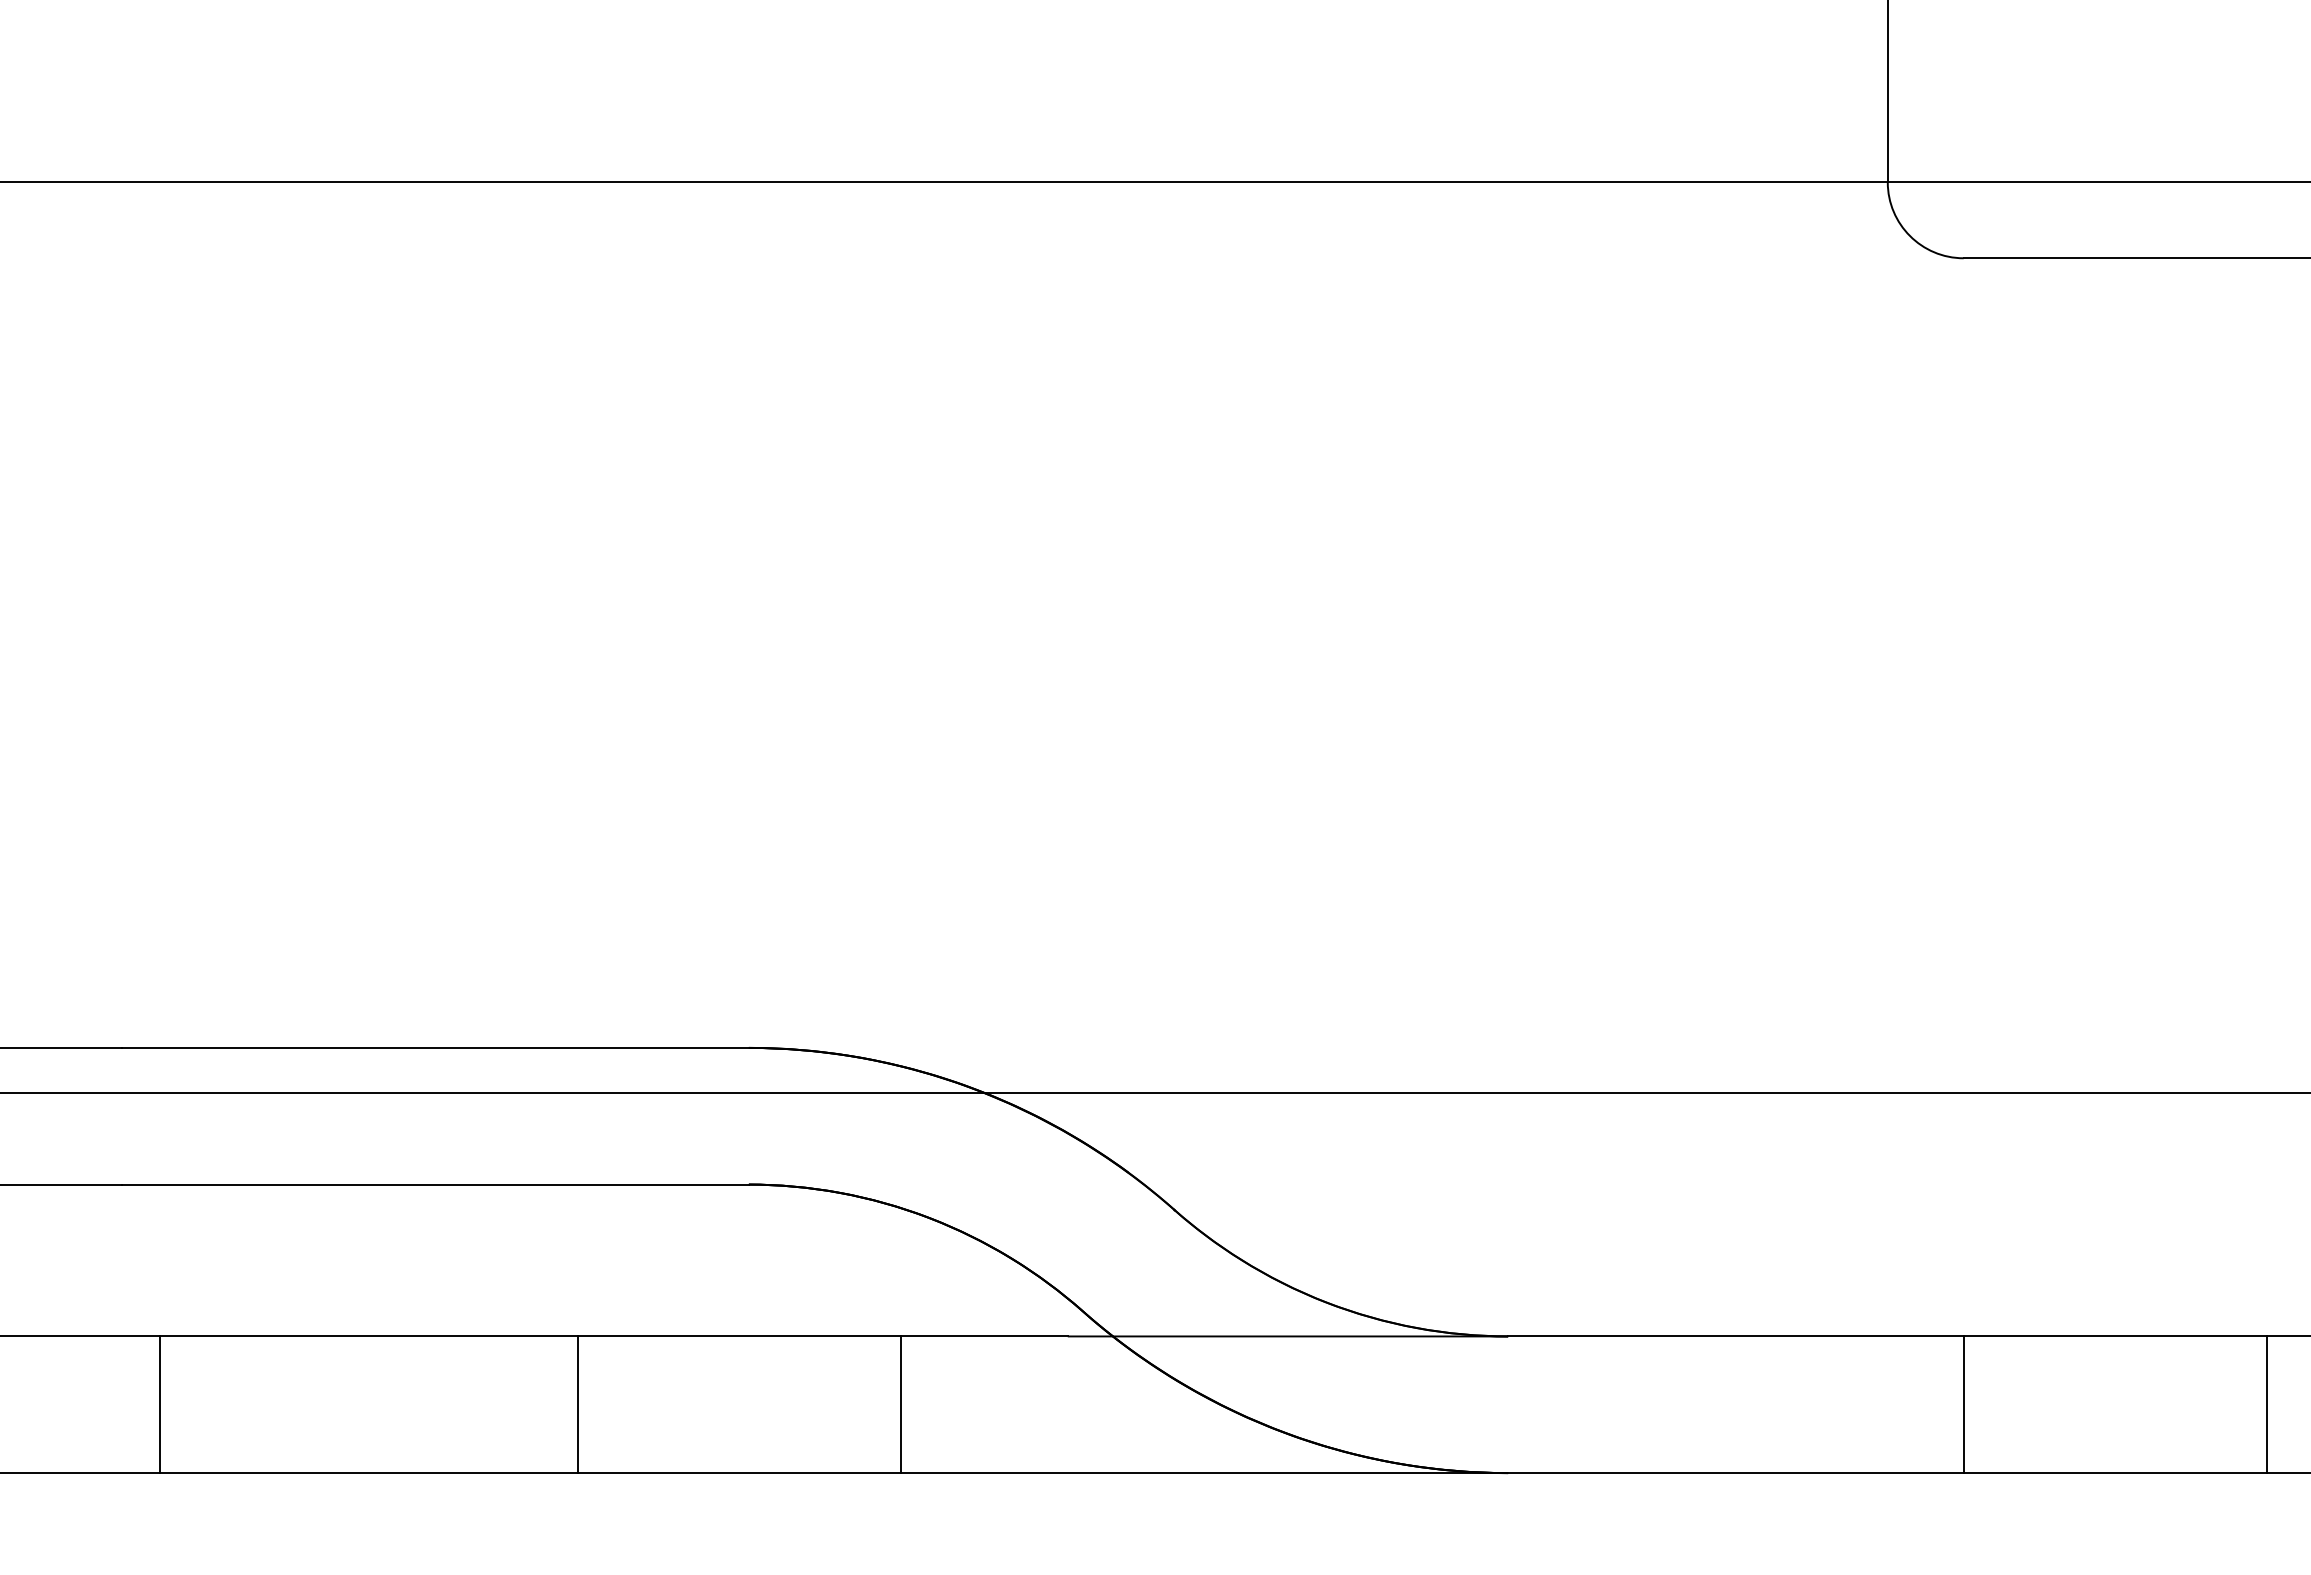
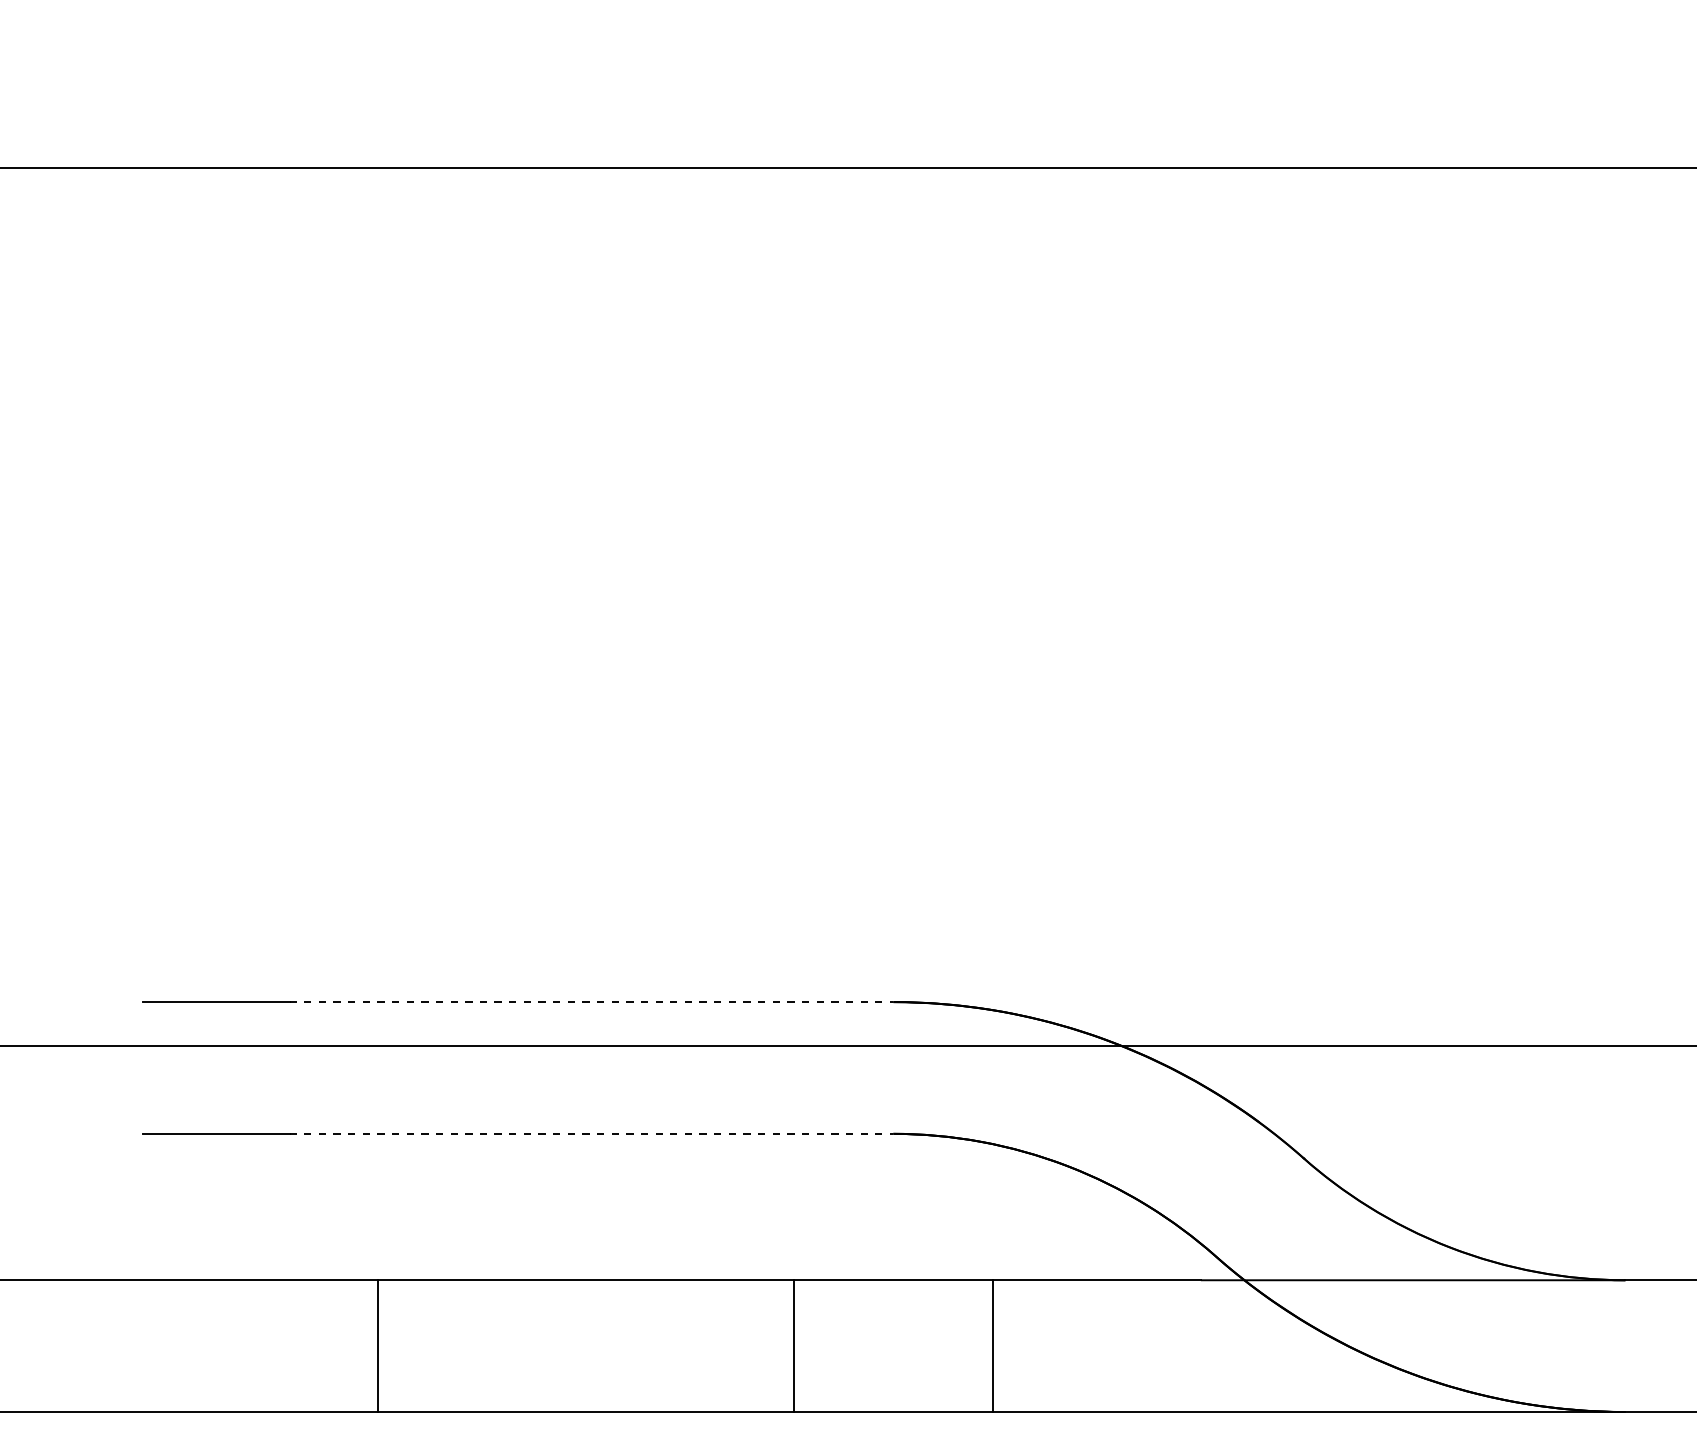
line: (436, 1047) -> (592, 1001), solid -> dashed
line: (436, 1184) -> (592, 1133), solid -> dashed
line: (160, 1404) -> (378, 1345), moved
line: (578, 1404) -> (794, 1345), moved
line: (900, 1404) -> (992, 1345), moved

